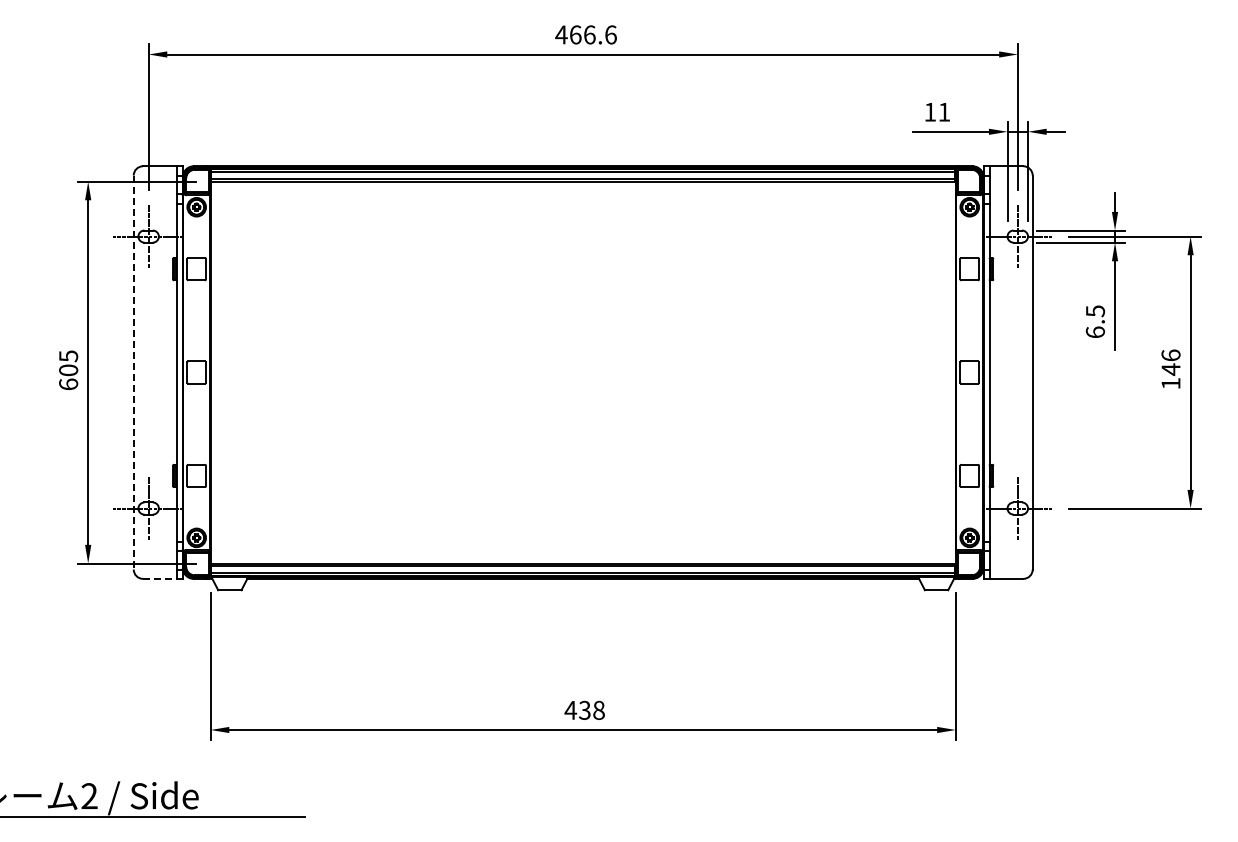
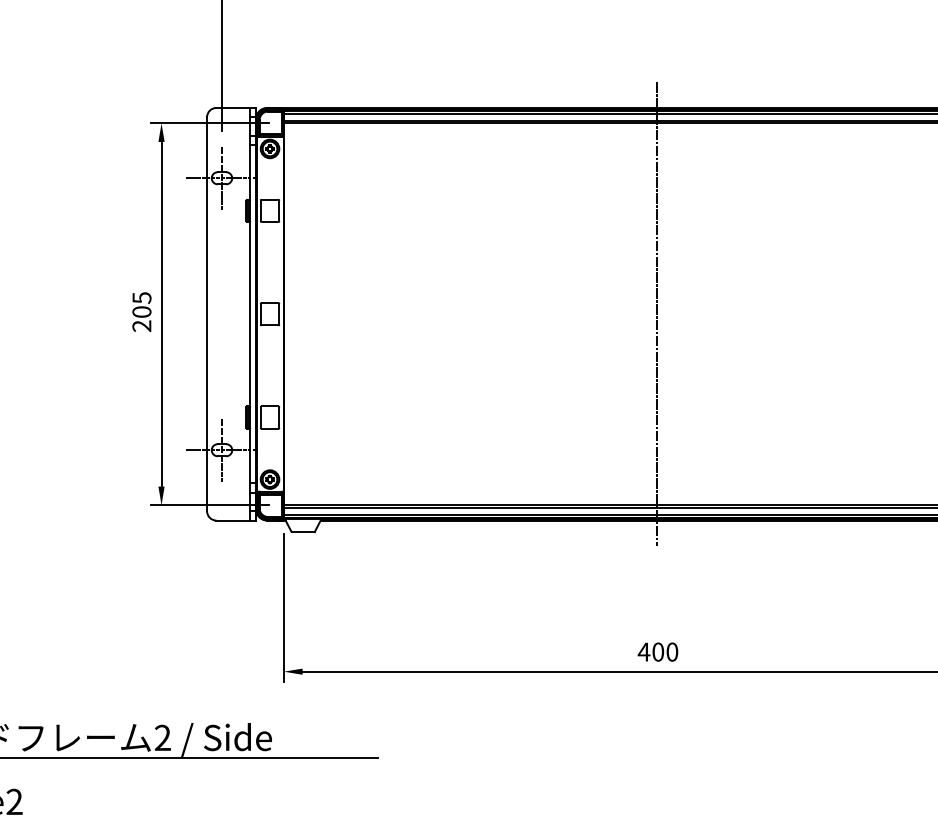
line: (133, 372) -> (206, 314), dashed -> solid
line: (583, 372) -> (656, 314), added
text: (68, 384) -> (141, 326), 605 -> 205
line: (160, 578) -> (233, 520), dashed -> solid
text: (591, 710) -> (664, 652), 438 -> 400

